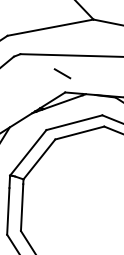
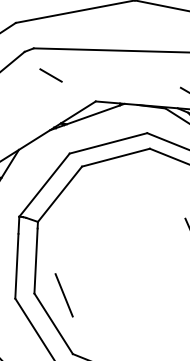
line: (62, 73) -> (50, 75), moved
line: (41, 232) -> (63, 295), added

